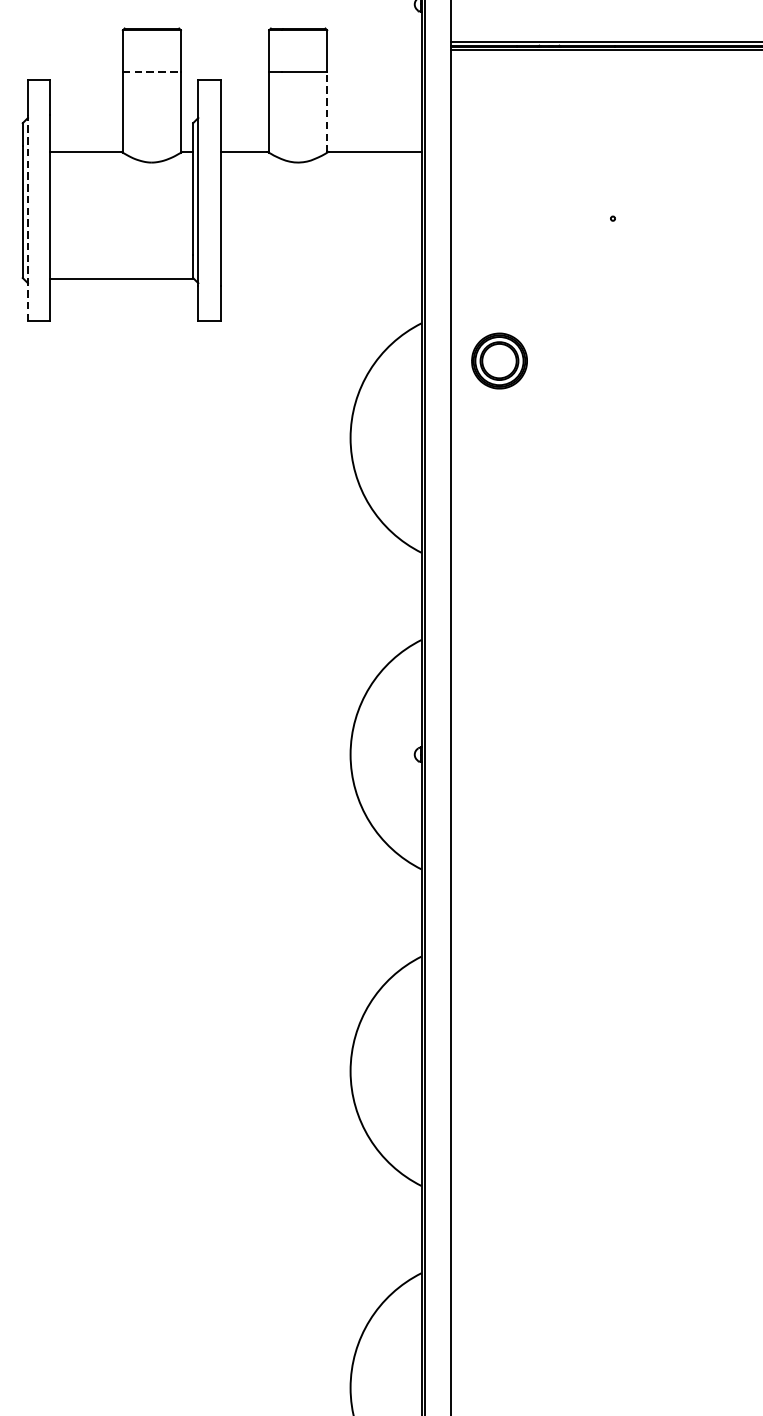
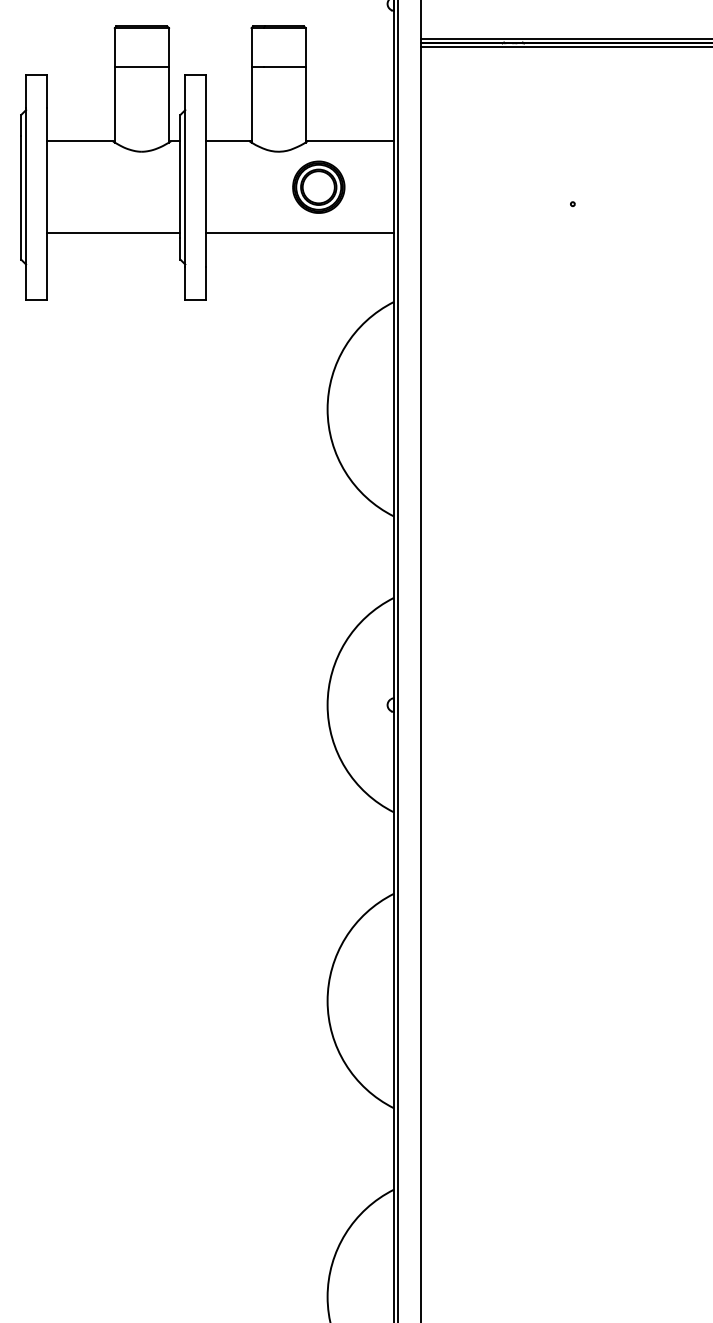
line: (152, 71) -> (142, 66), dashed -> solid
line: (326, 112) -> (305, 104), dashed -> solid
line: (28, 217) -> (26, 203), dashed -> solid
line: (321, 250) -> (300, 233), added
line: (121, 278) -> (113, 233), moved
part: (499, 360) -> (318, 186), moved

